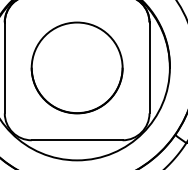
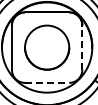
line: (149, 67) -> (82, 47), solid -> dashed
line: (77, 139) -> (47, 82), solid -> dashed

